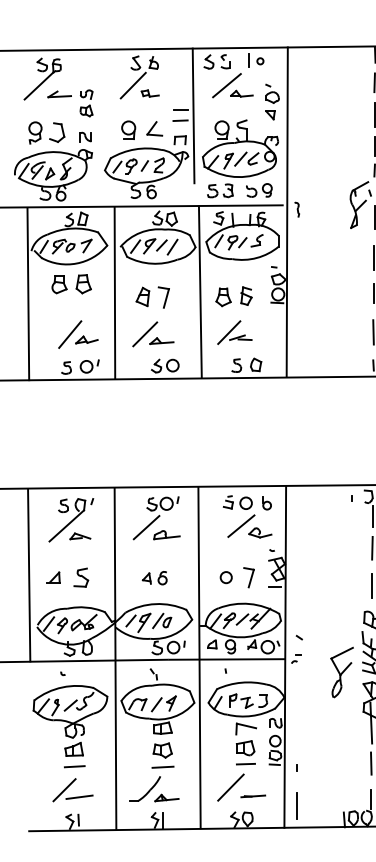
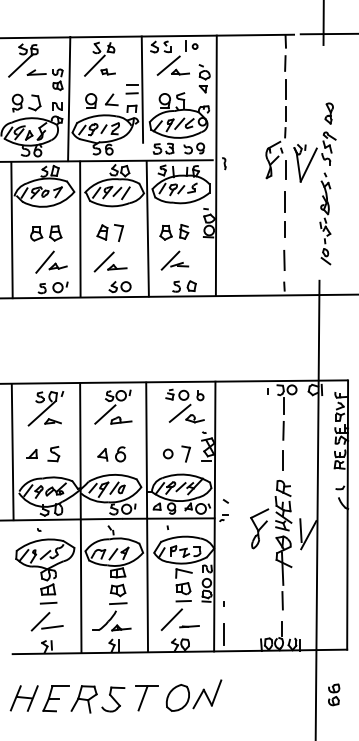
line: (101, 127) -> (69, 98), added
part: (72, 284) -> (46, 233), moved
part: (154, 578) -> (111, 454), size x1.43

